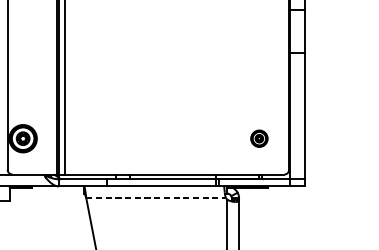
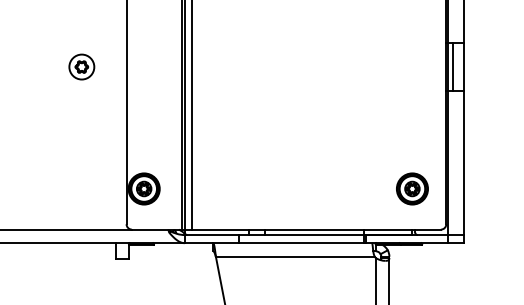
line: (295, 30) -> (453, 66), added
part: (259, 138) -> (412, 188), size x1.67
line: (156, 198) -> (295, 256), dashed -> solid

